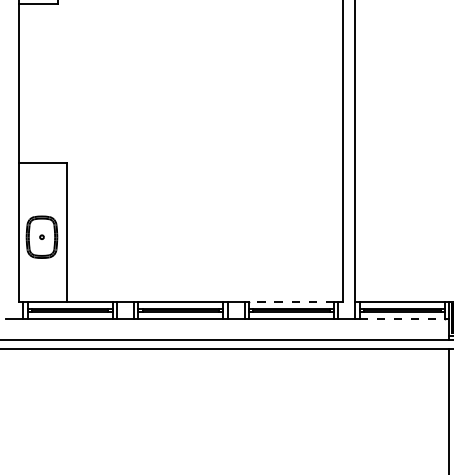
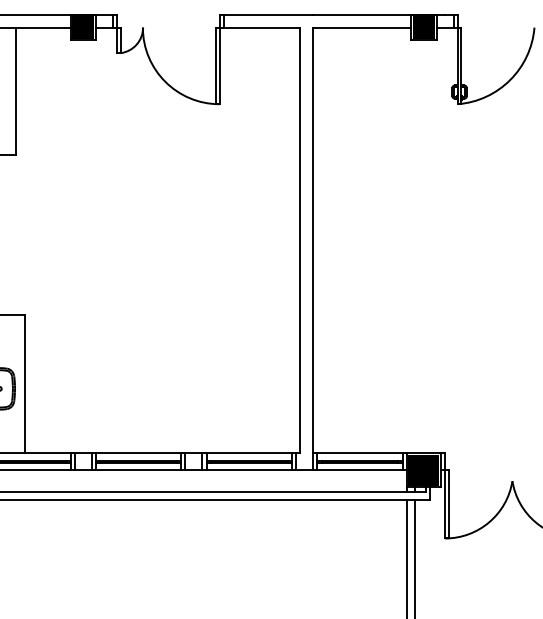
line: (291, 301) -> (249, 453), dashed -> solid
line: (402, 318) -> (360, 470), dashed -> solid

